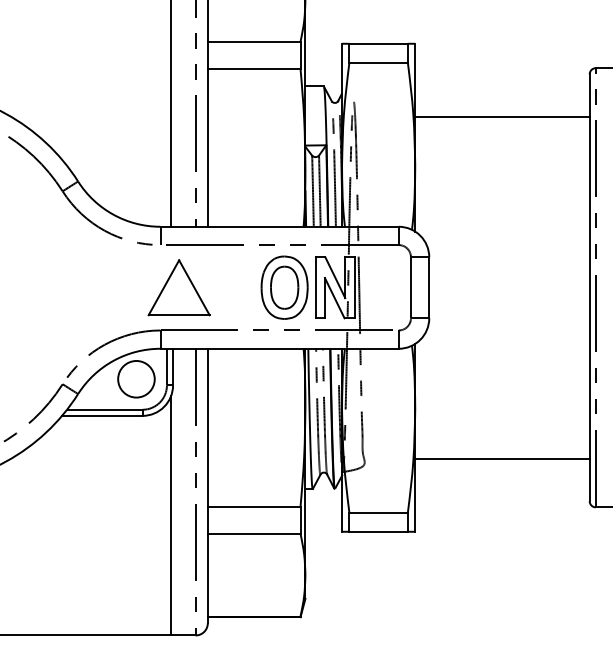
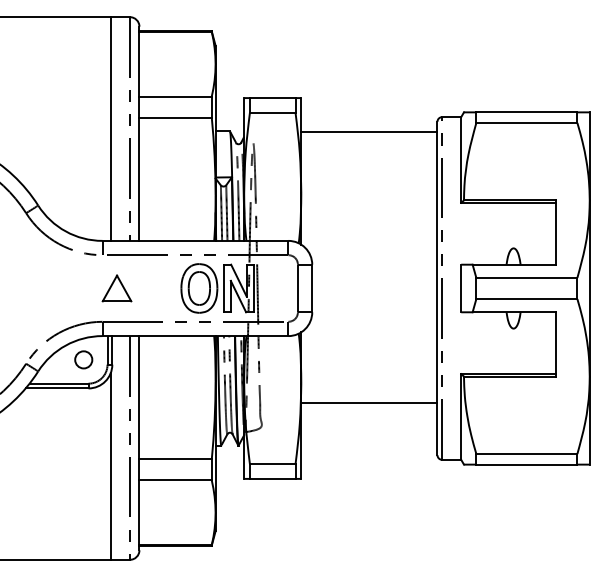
line: (502, 117) -> (369, 132), moved
part: (178, 287) -> (116, 288), size x0.6
circle: (136, 378) -> (83, 359), size x0.6
line: (502, 458) -> (369, 402), moved

